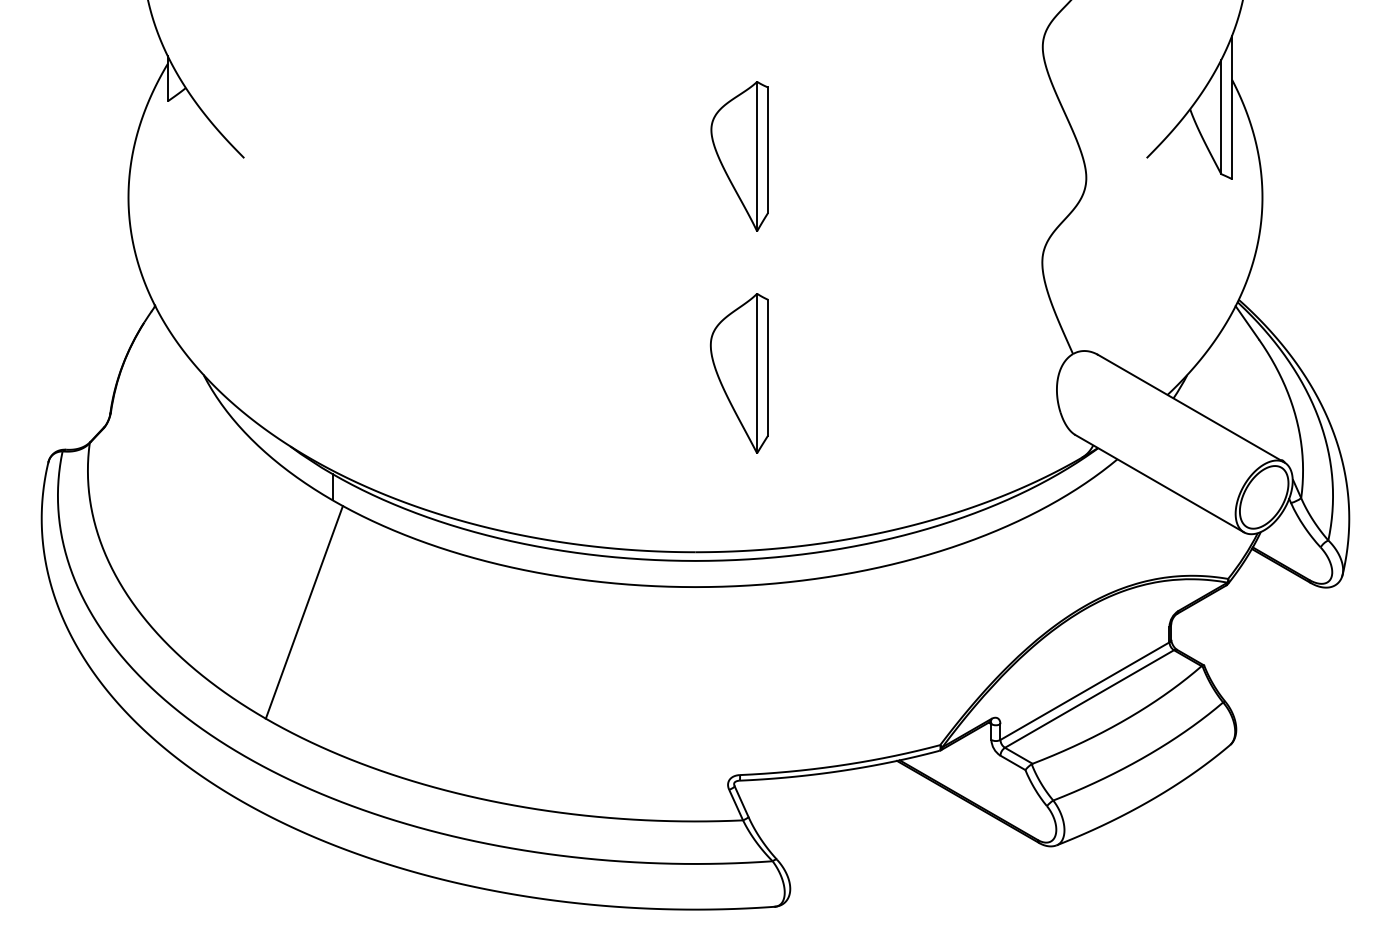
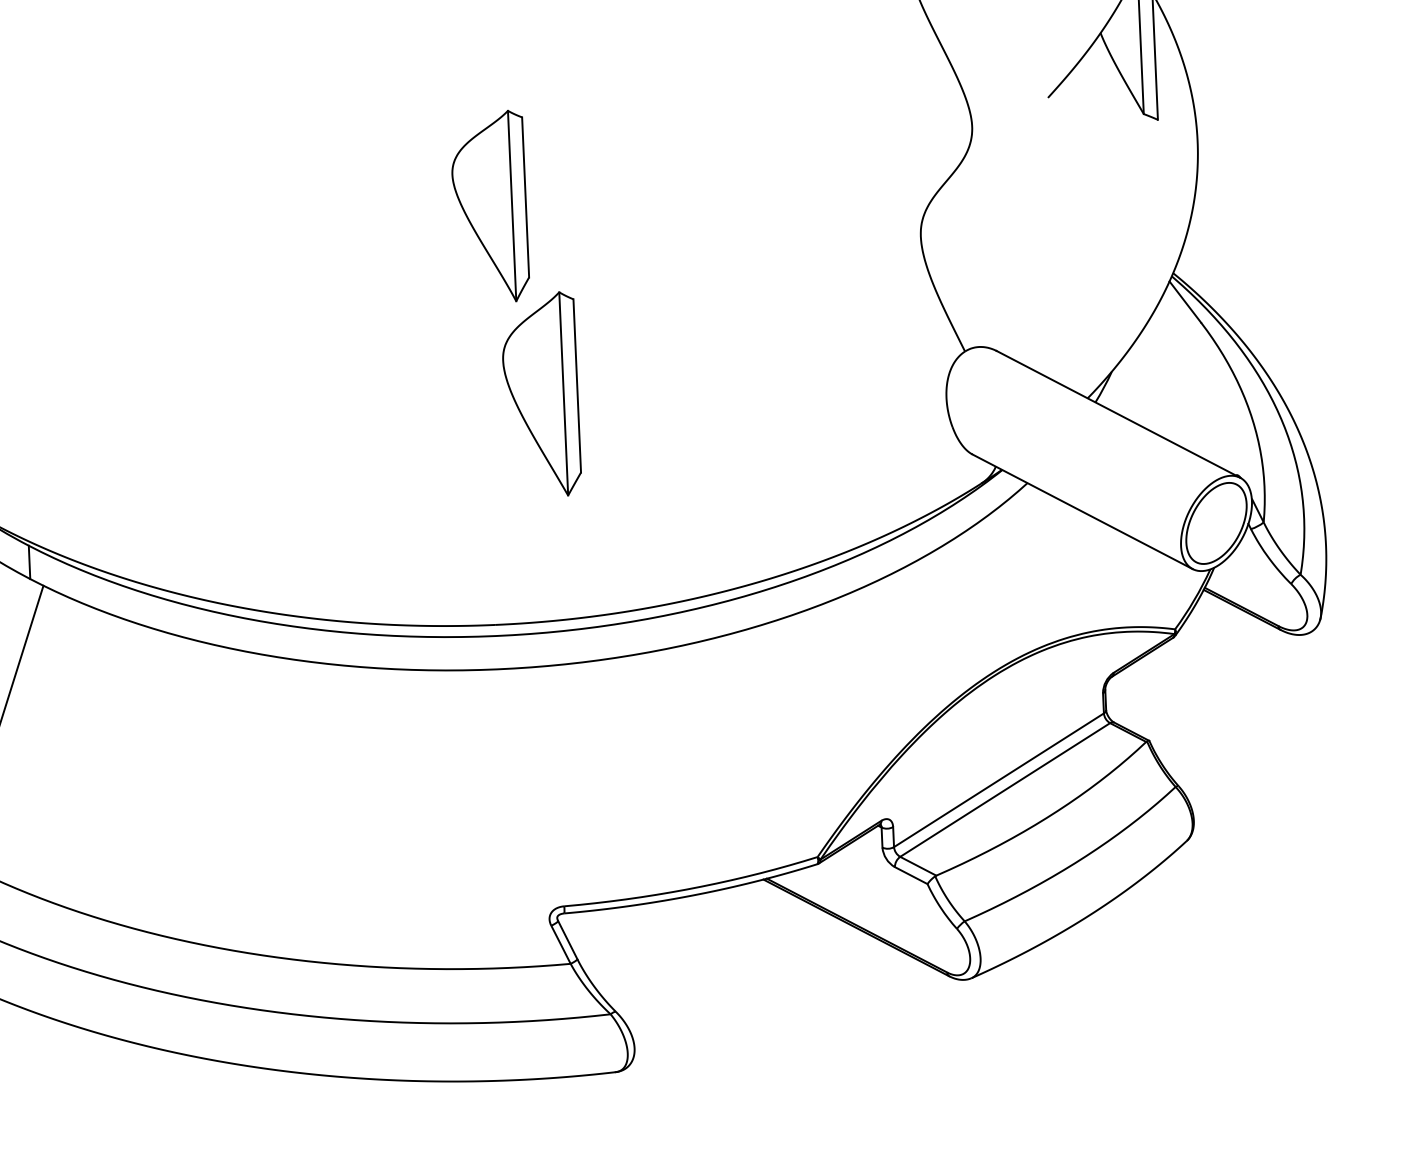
part: (739, 156) -> (489, 206), moved

